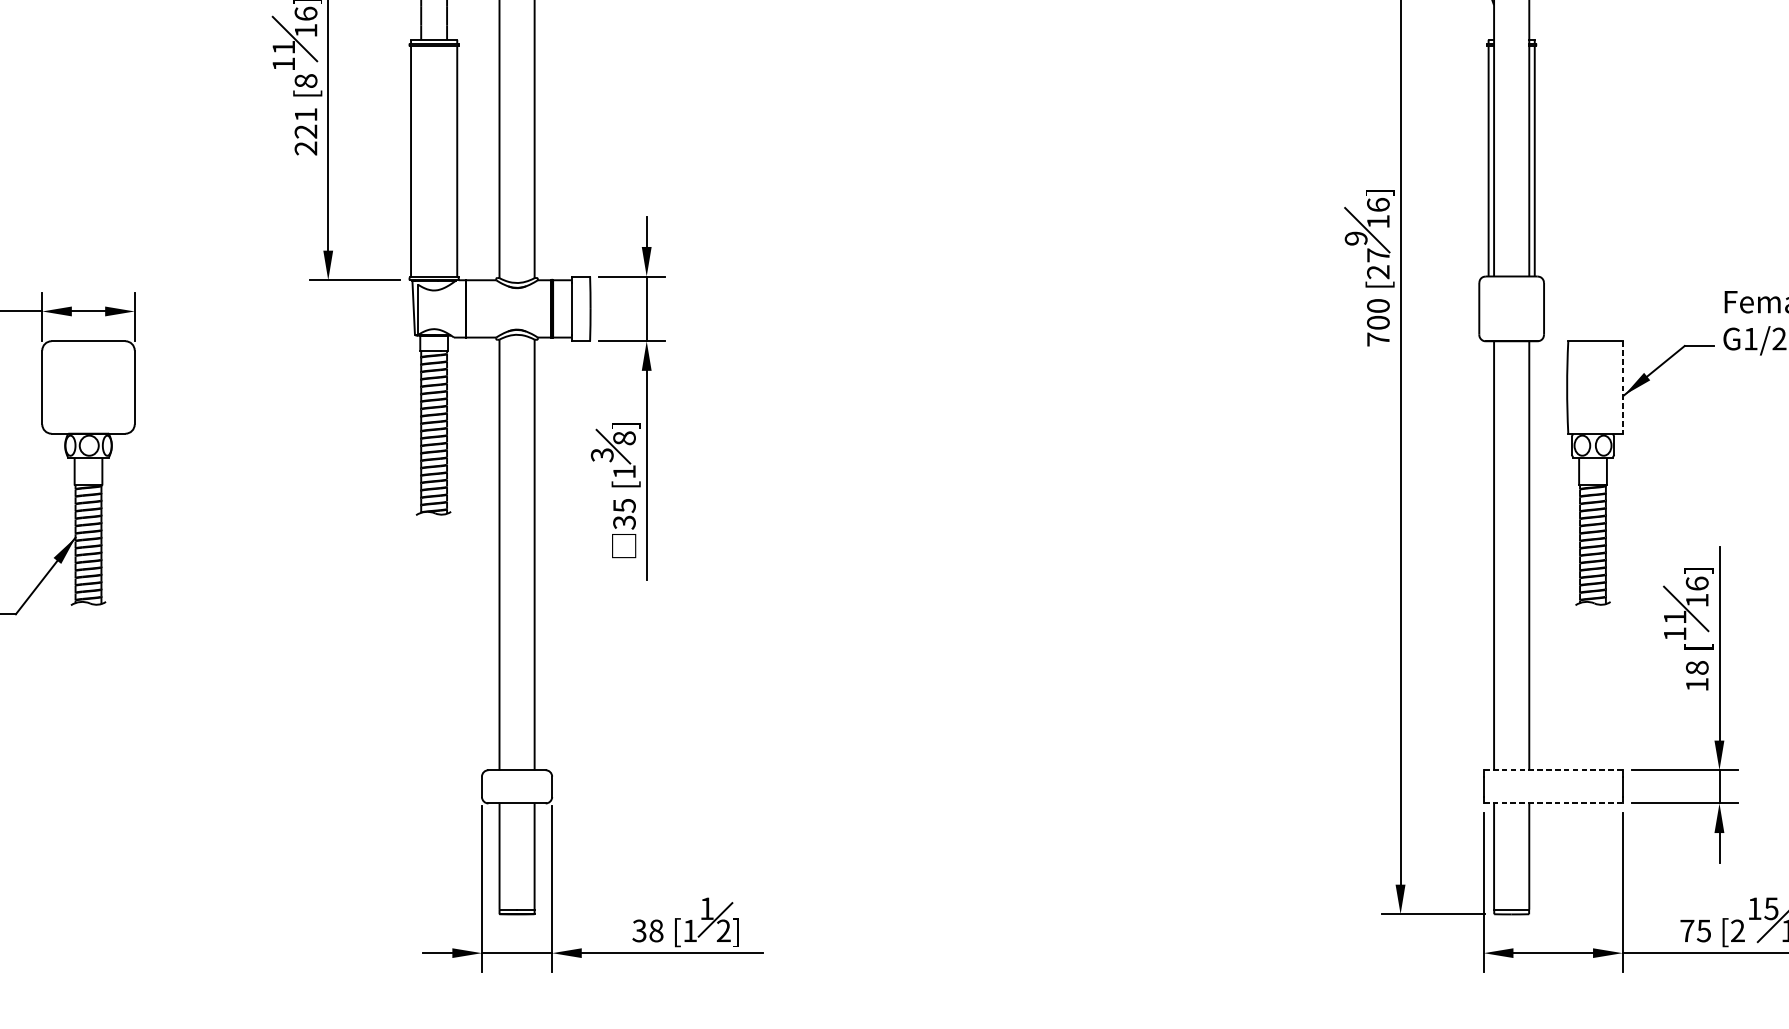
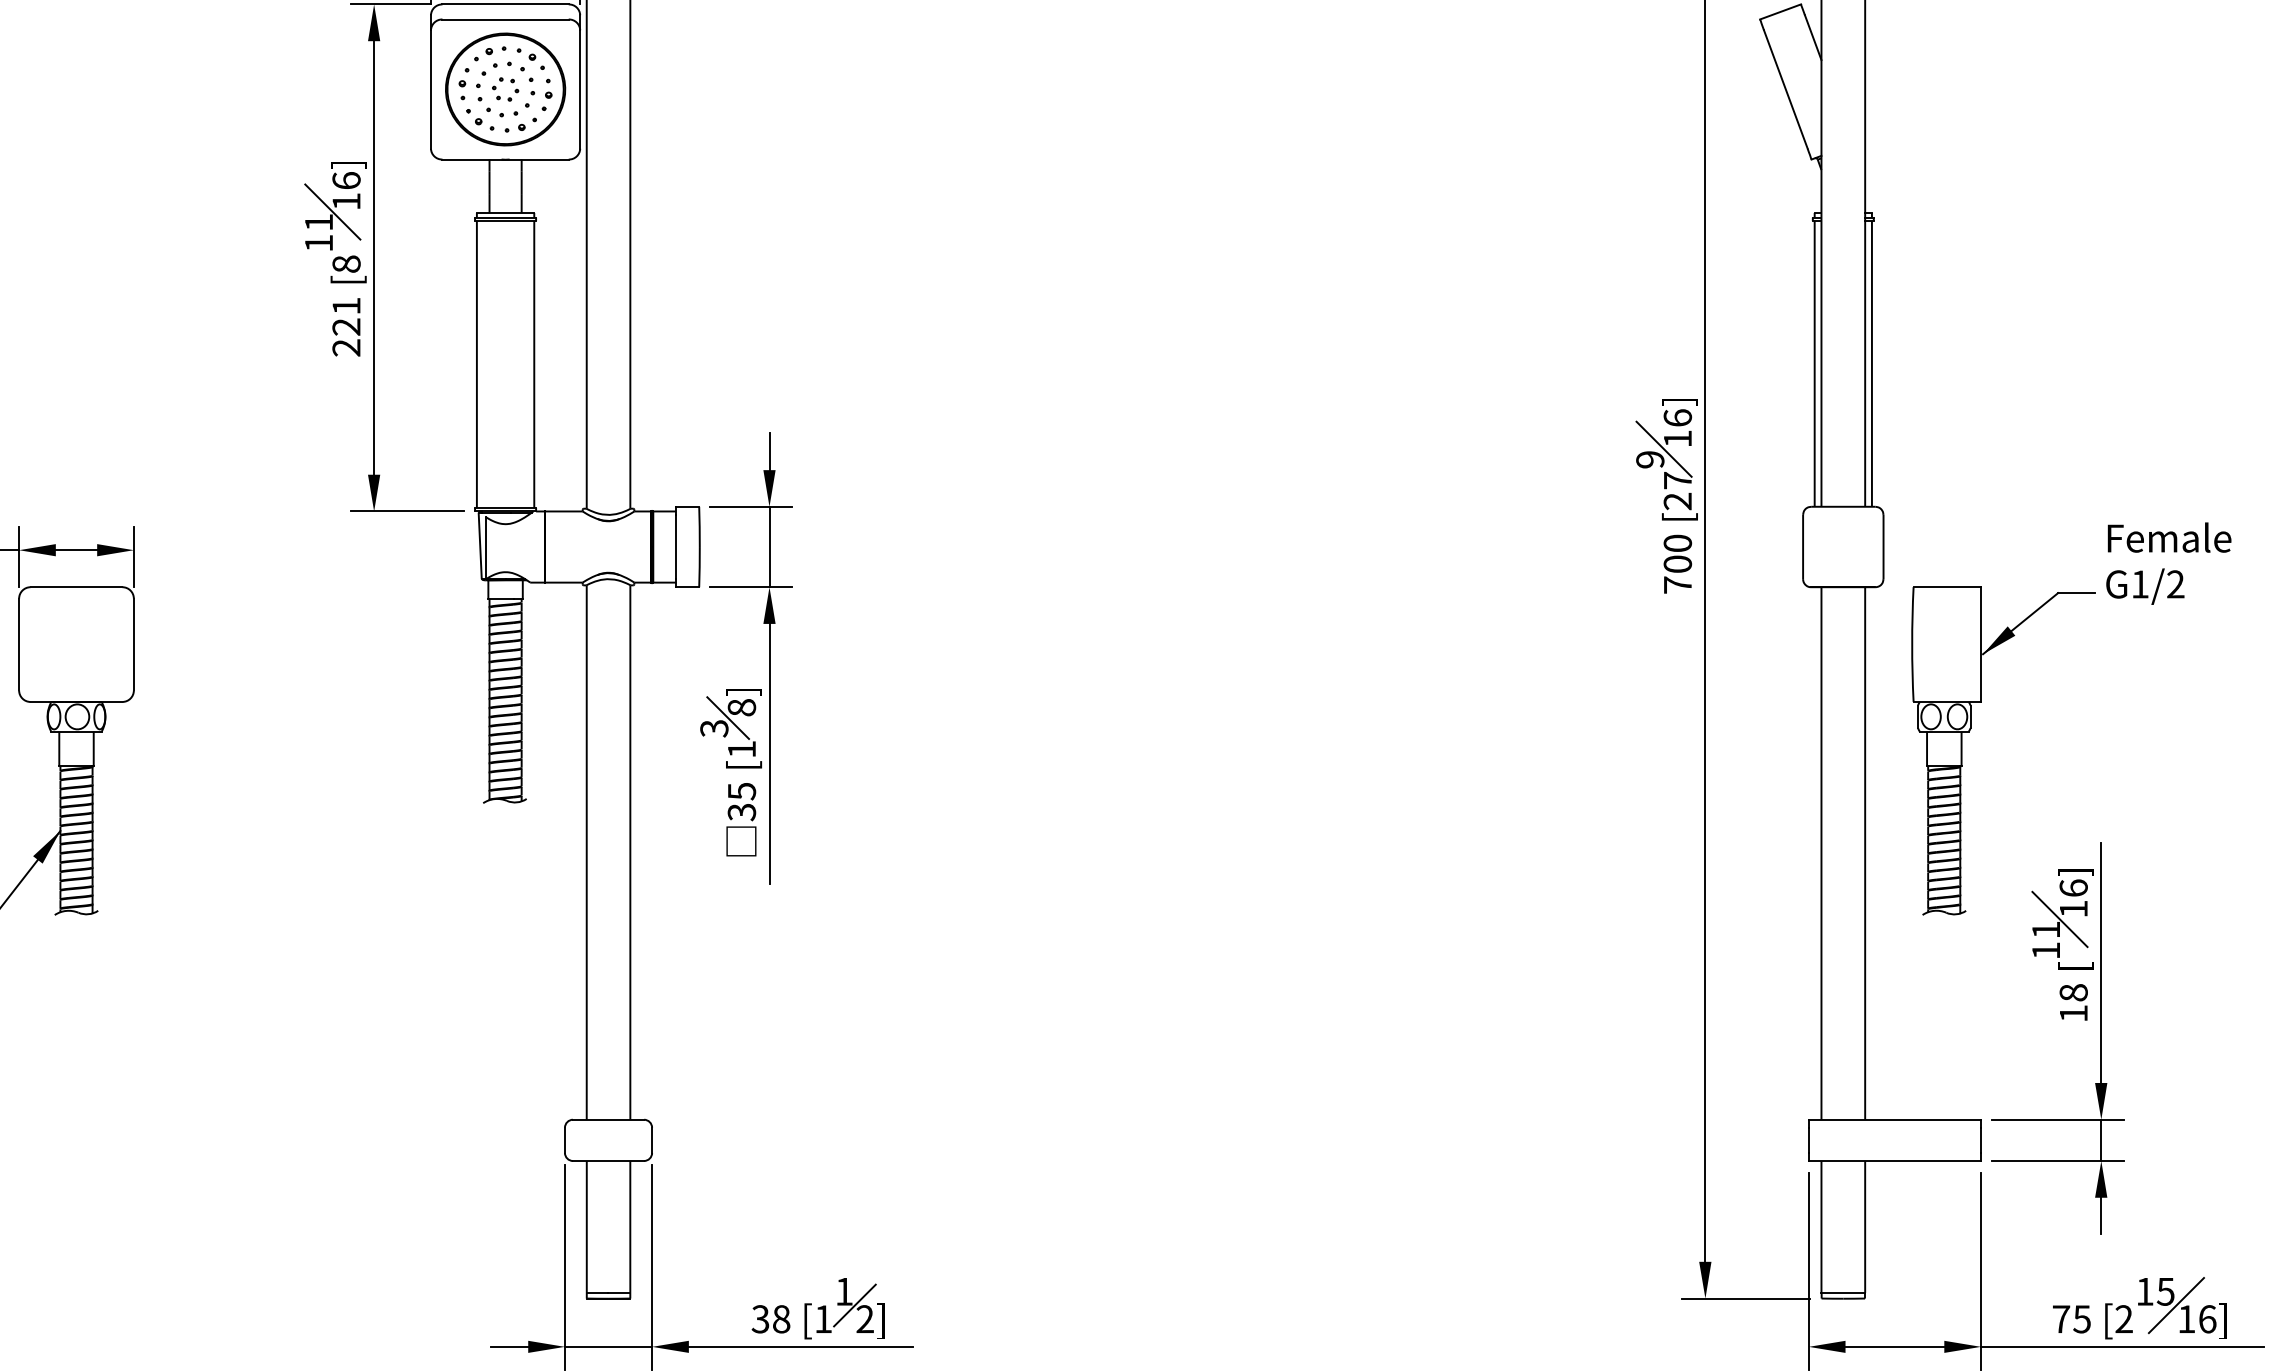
line: (1622, 388) -> (1981, 645), dashed -> solid
line: (1552, 770) -> (1894, 1119), dashed -> solid
line: (1553, 803) -> (1895, 1161), dashed -> solid

